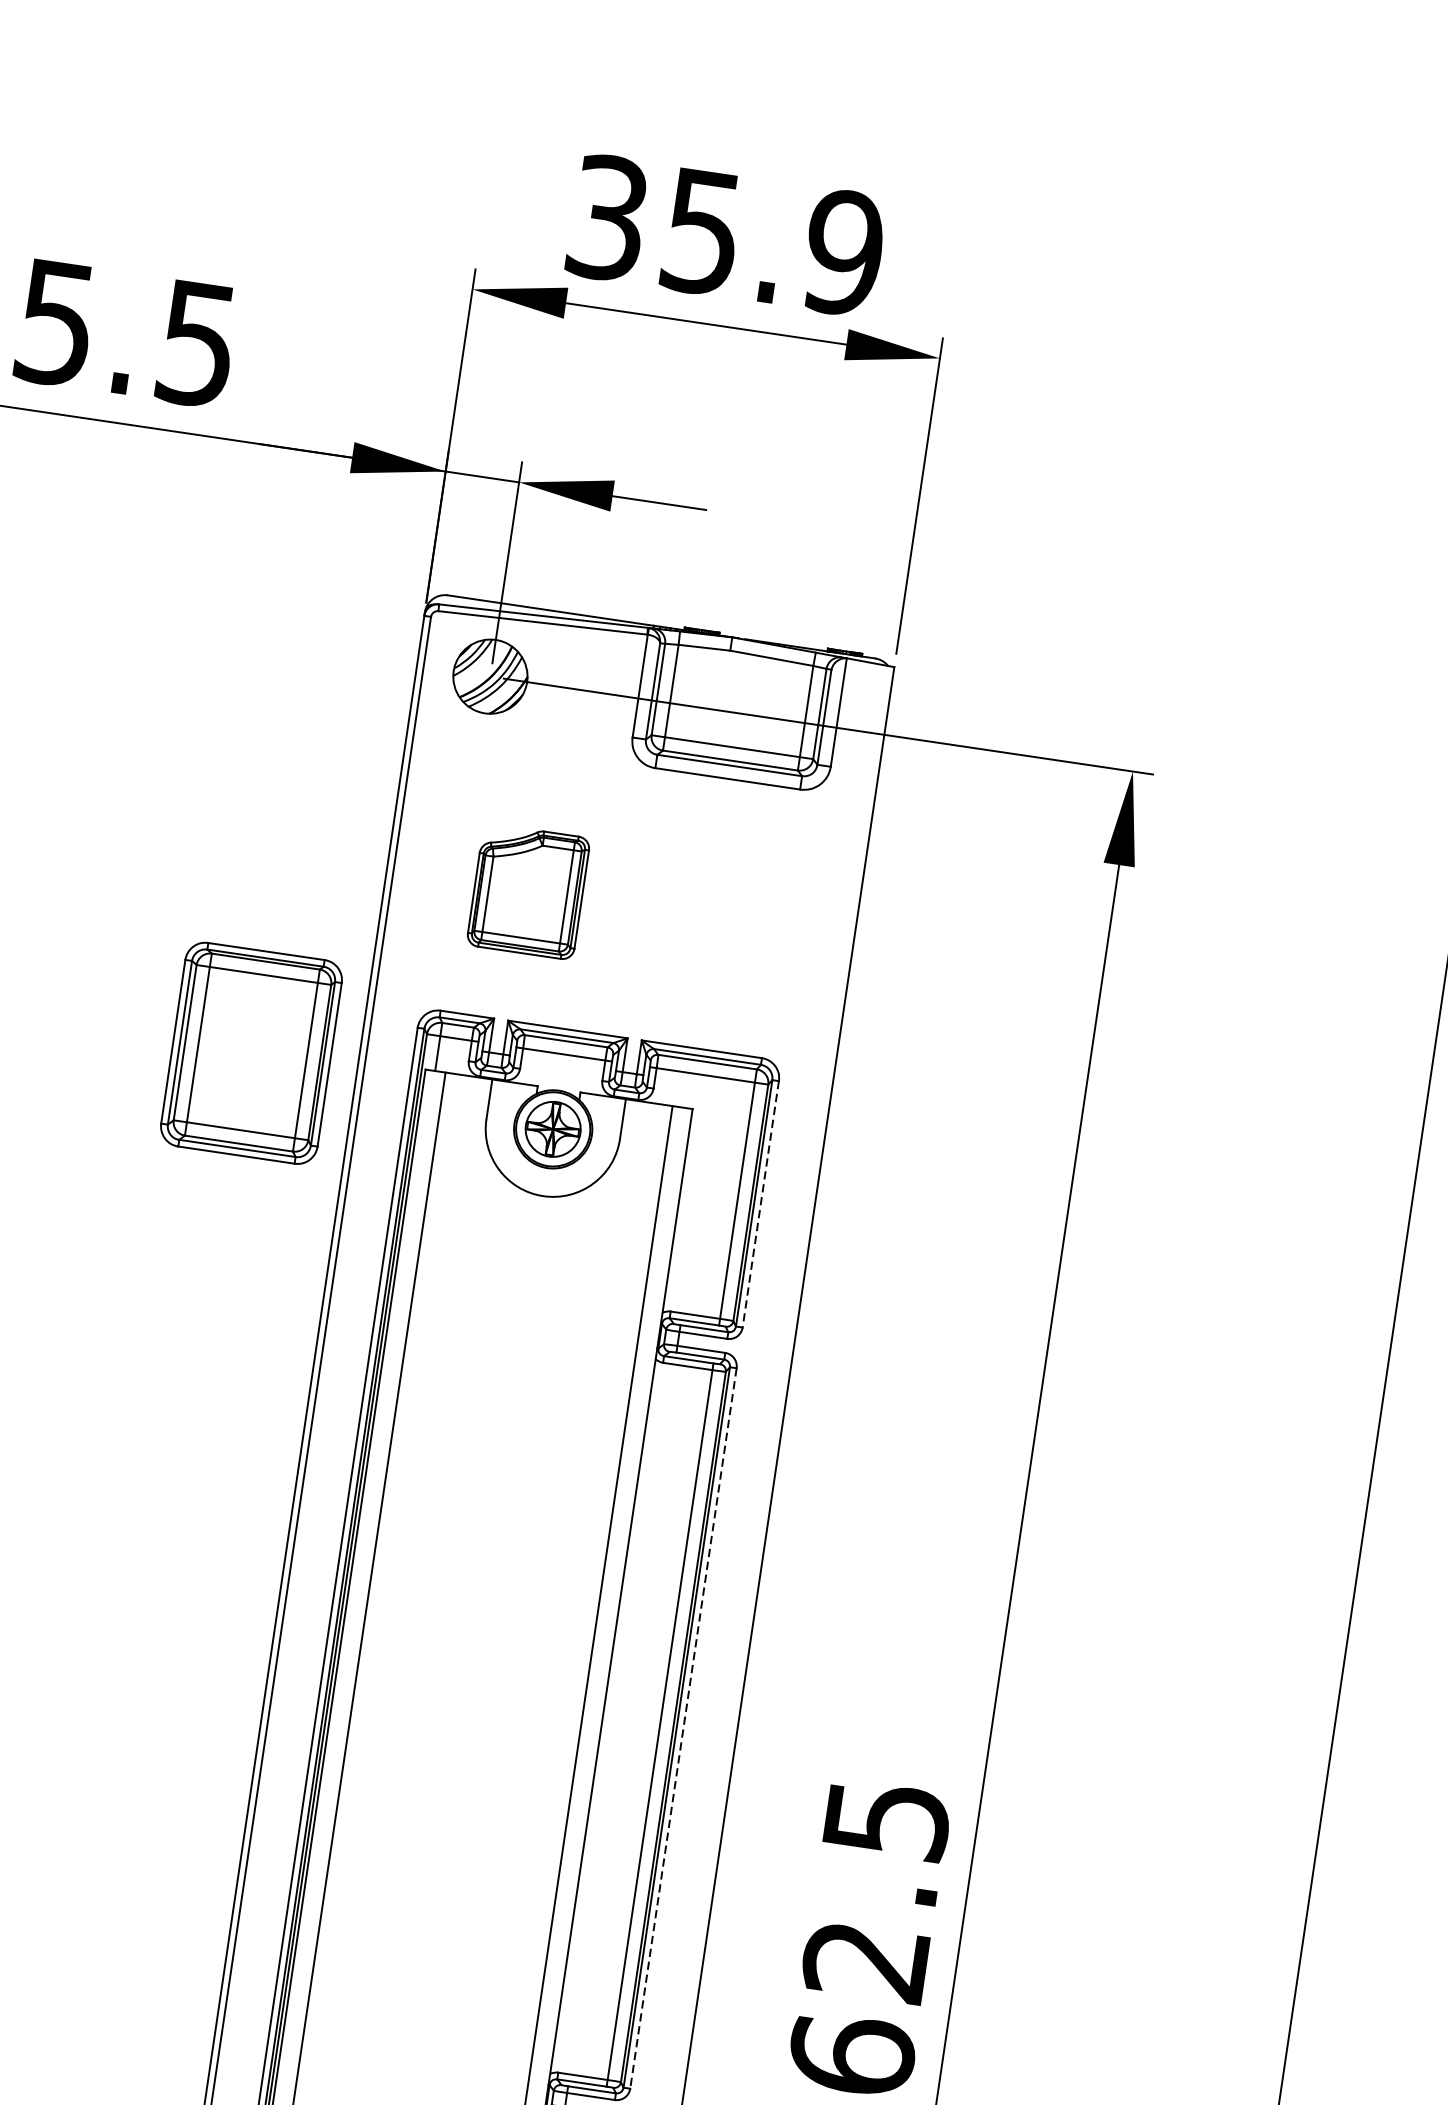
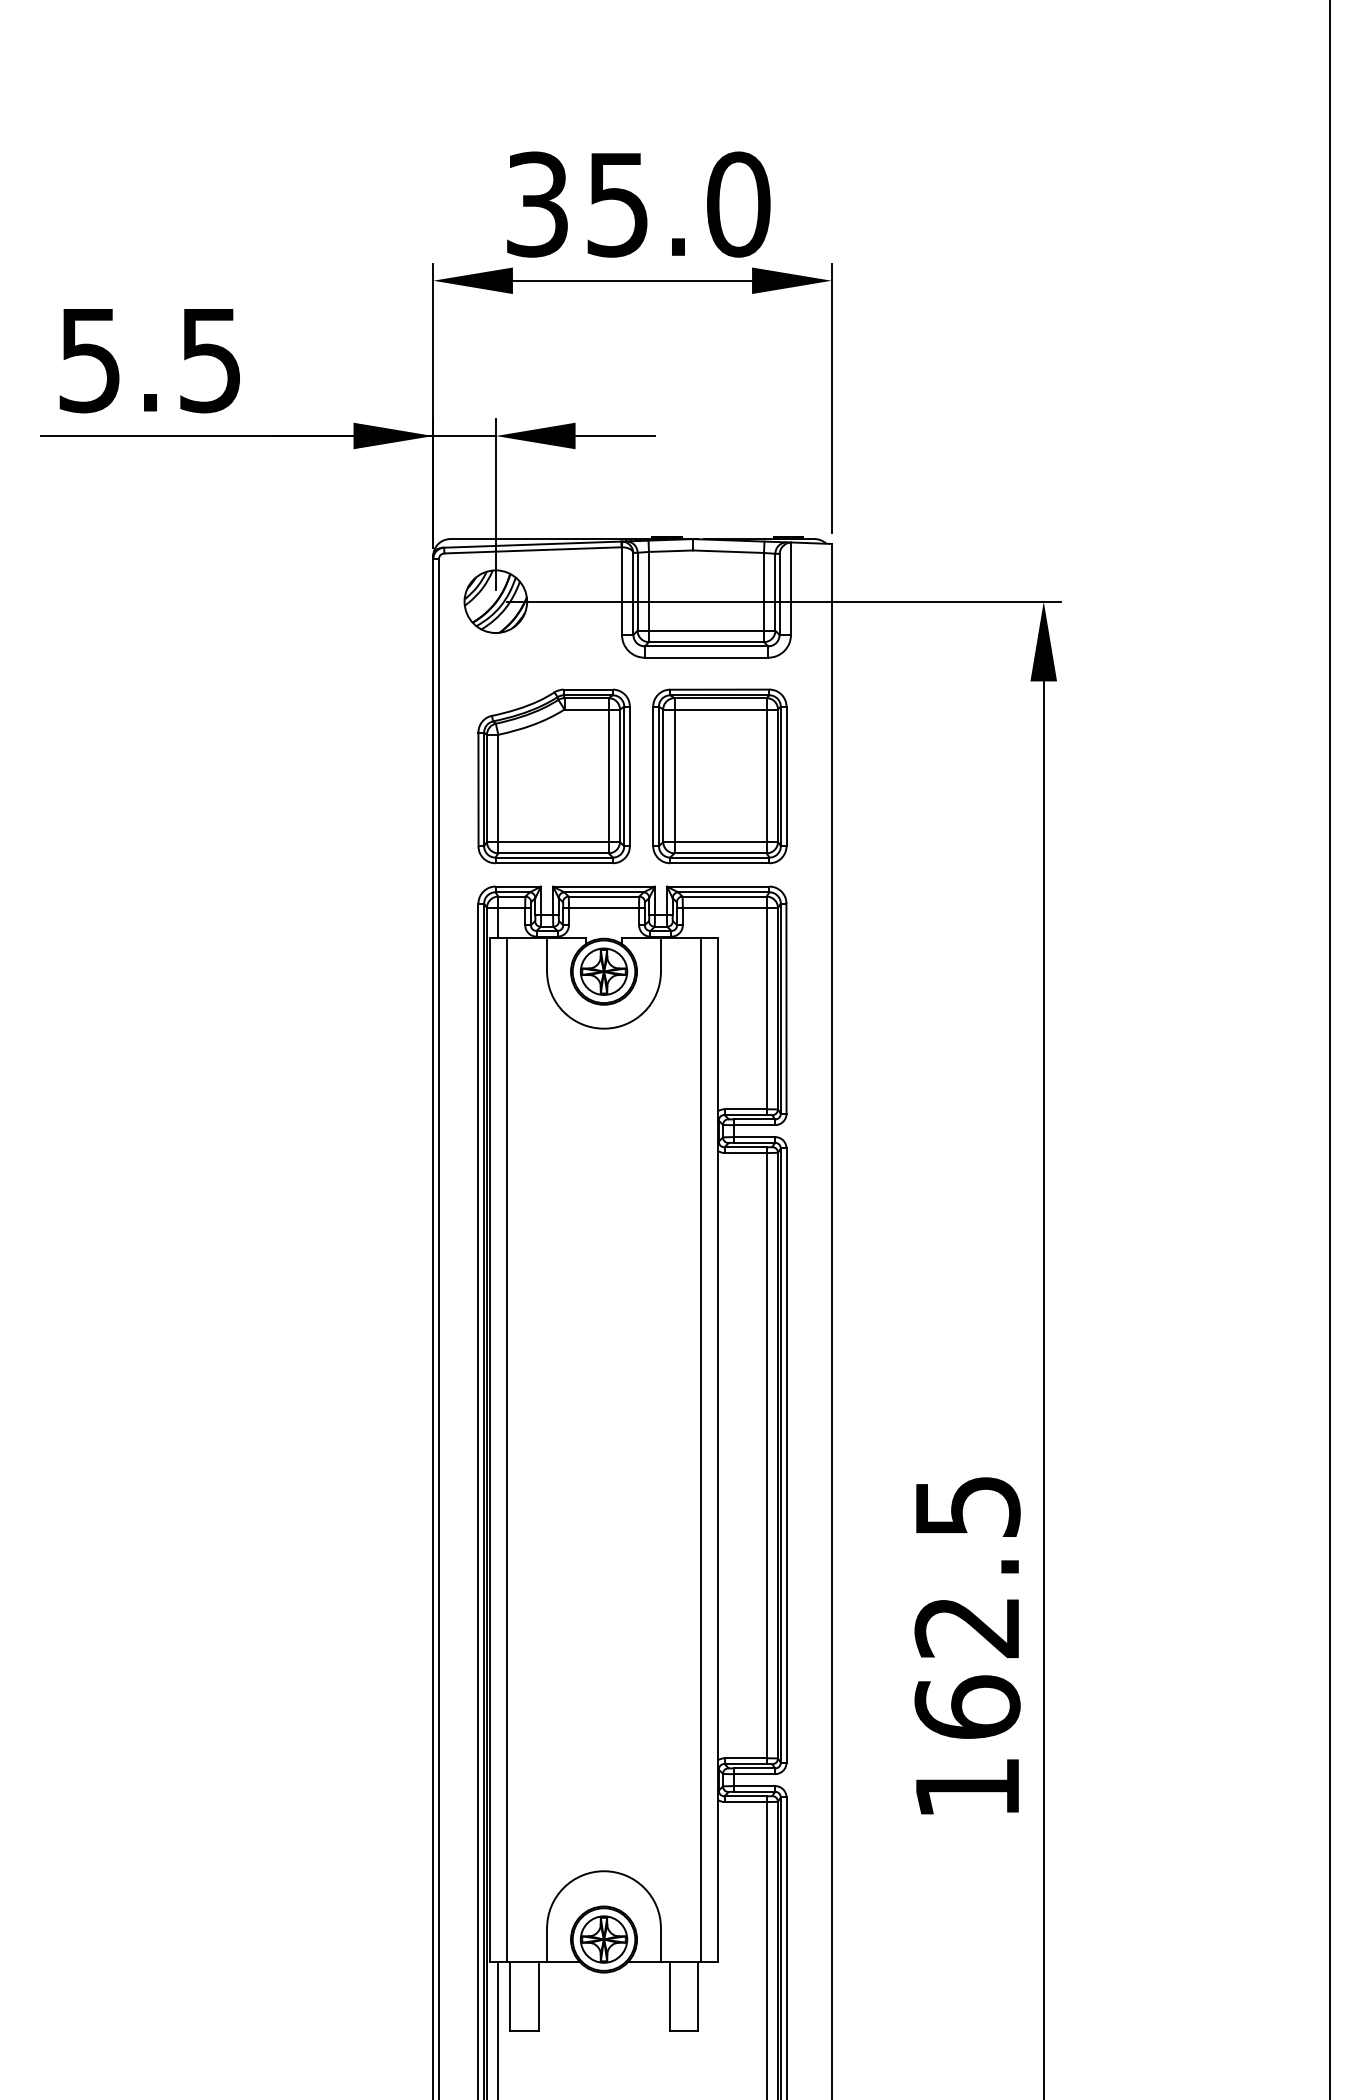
text: (843, 252) -> (738, 204), 35.9 -> 35.0
part: (527, 891) -> (553, 776), size x1.67
part: (251, 1053) -> (719, 776), moved
line: (760, 1205) -> (786, 1009), dashed -> solid
line: (683, 1729) -> (786, 1456), dashed -> solid

